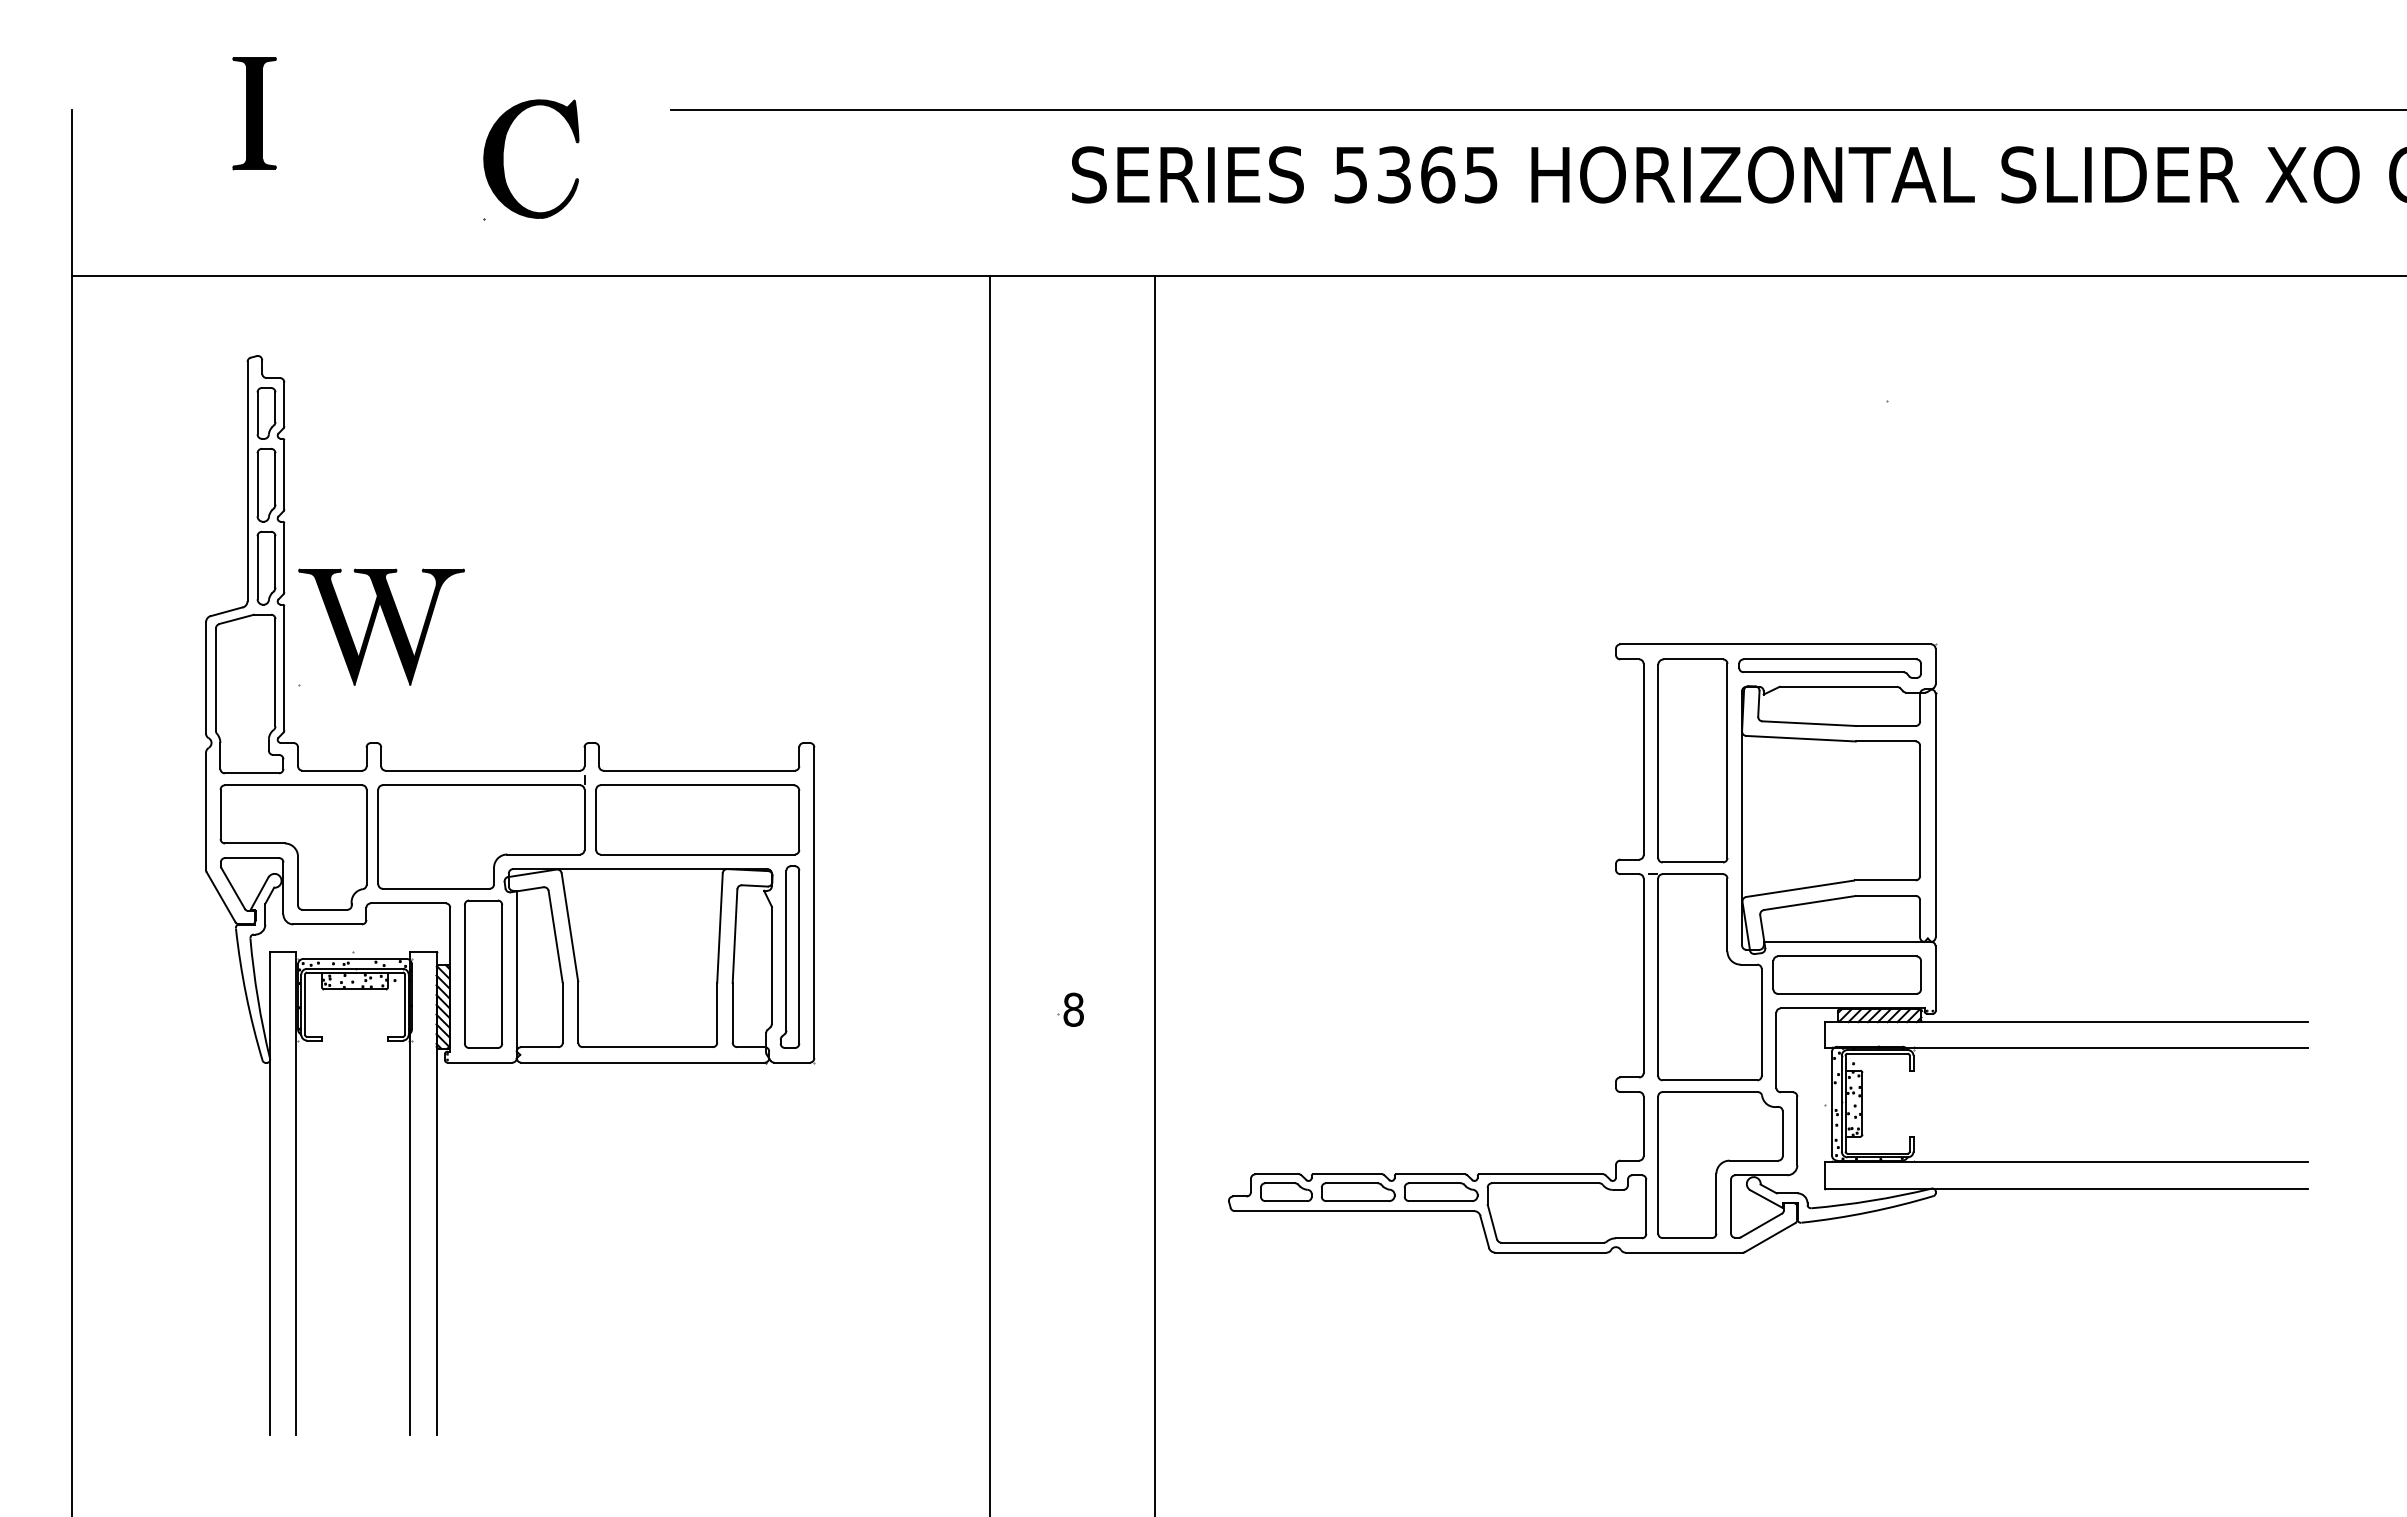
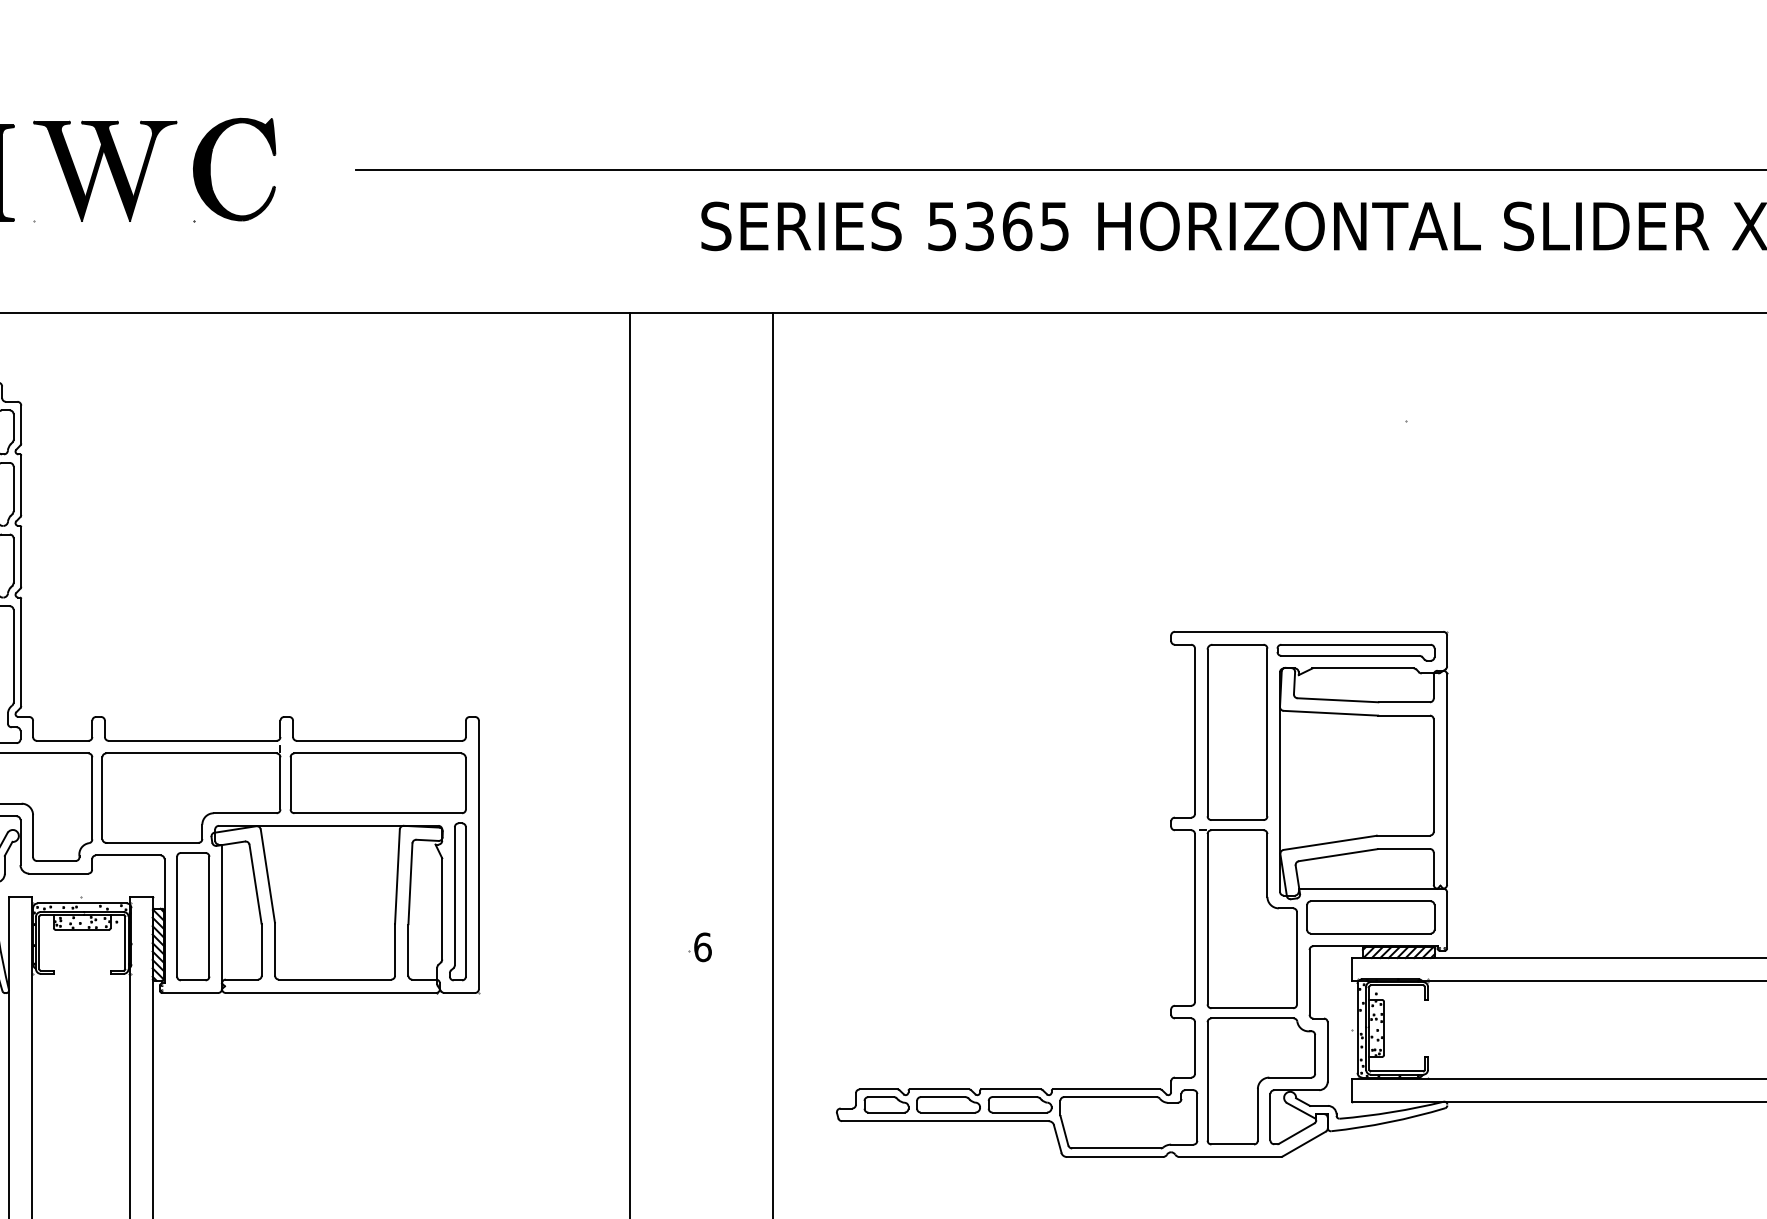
part: (503, 159) -> (210, 169), moved
part: (387, 625) -> (110, 169), moved
text: (1073, 1009) -> (702, 947), 8 -> 6

